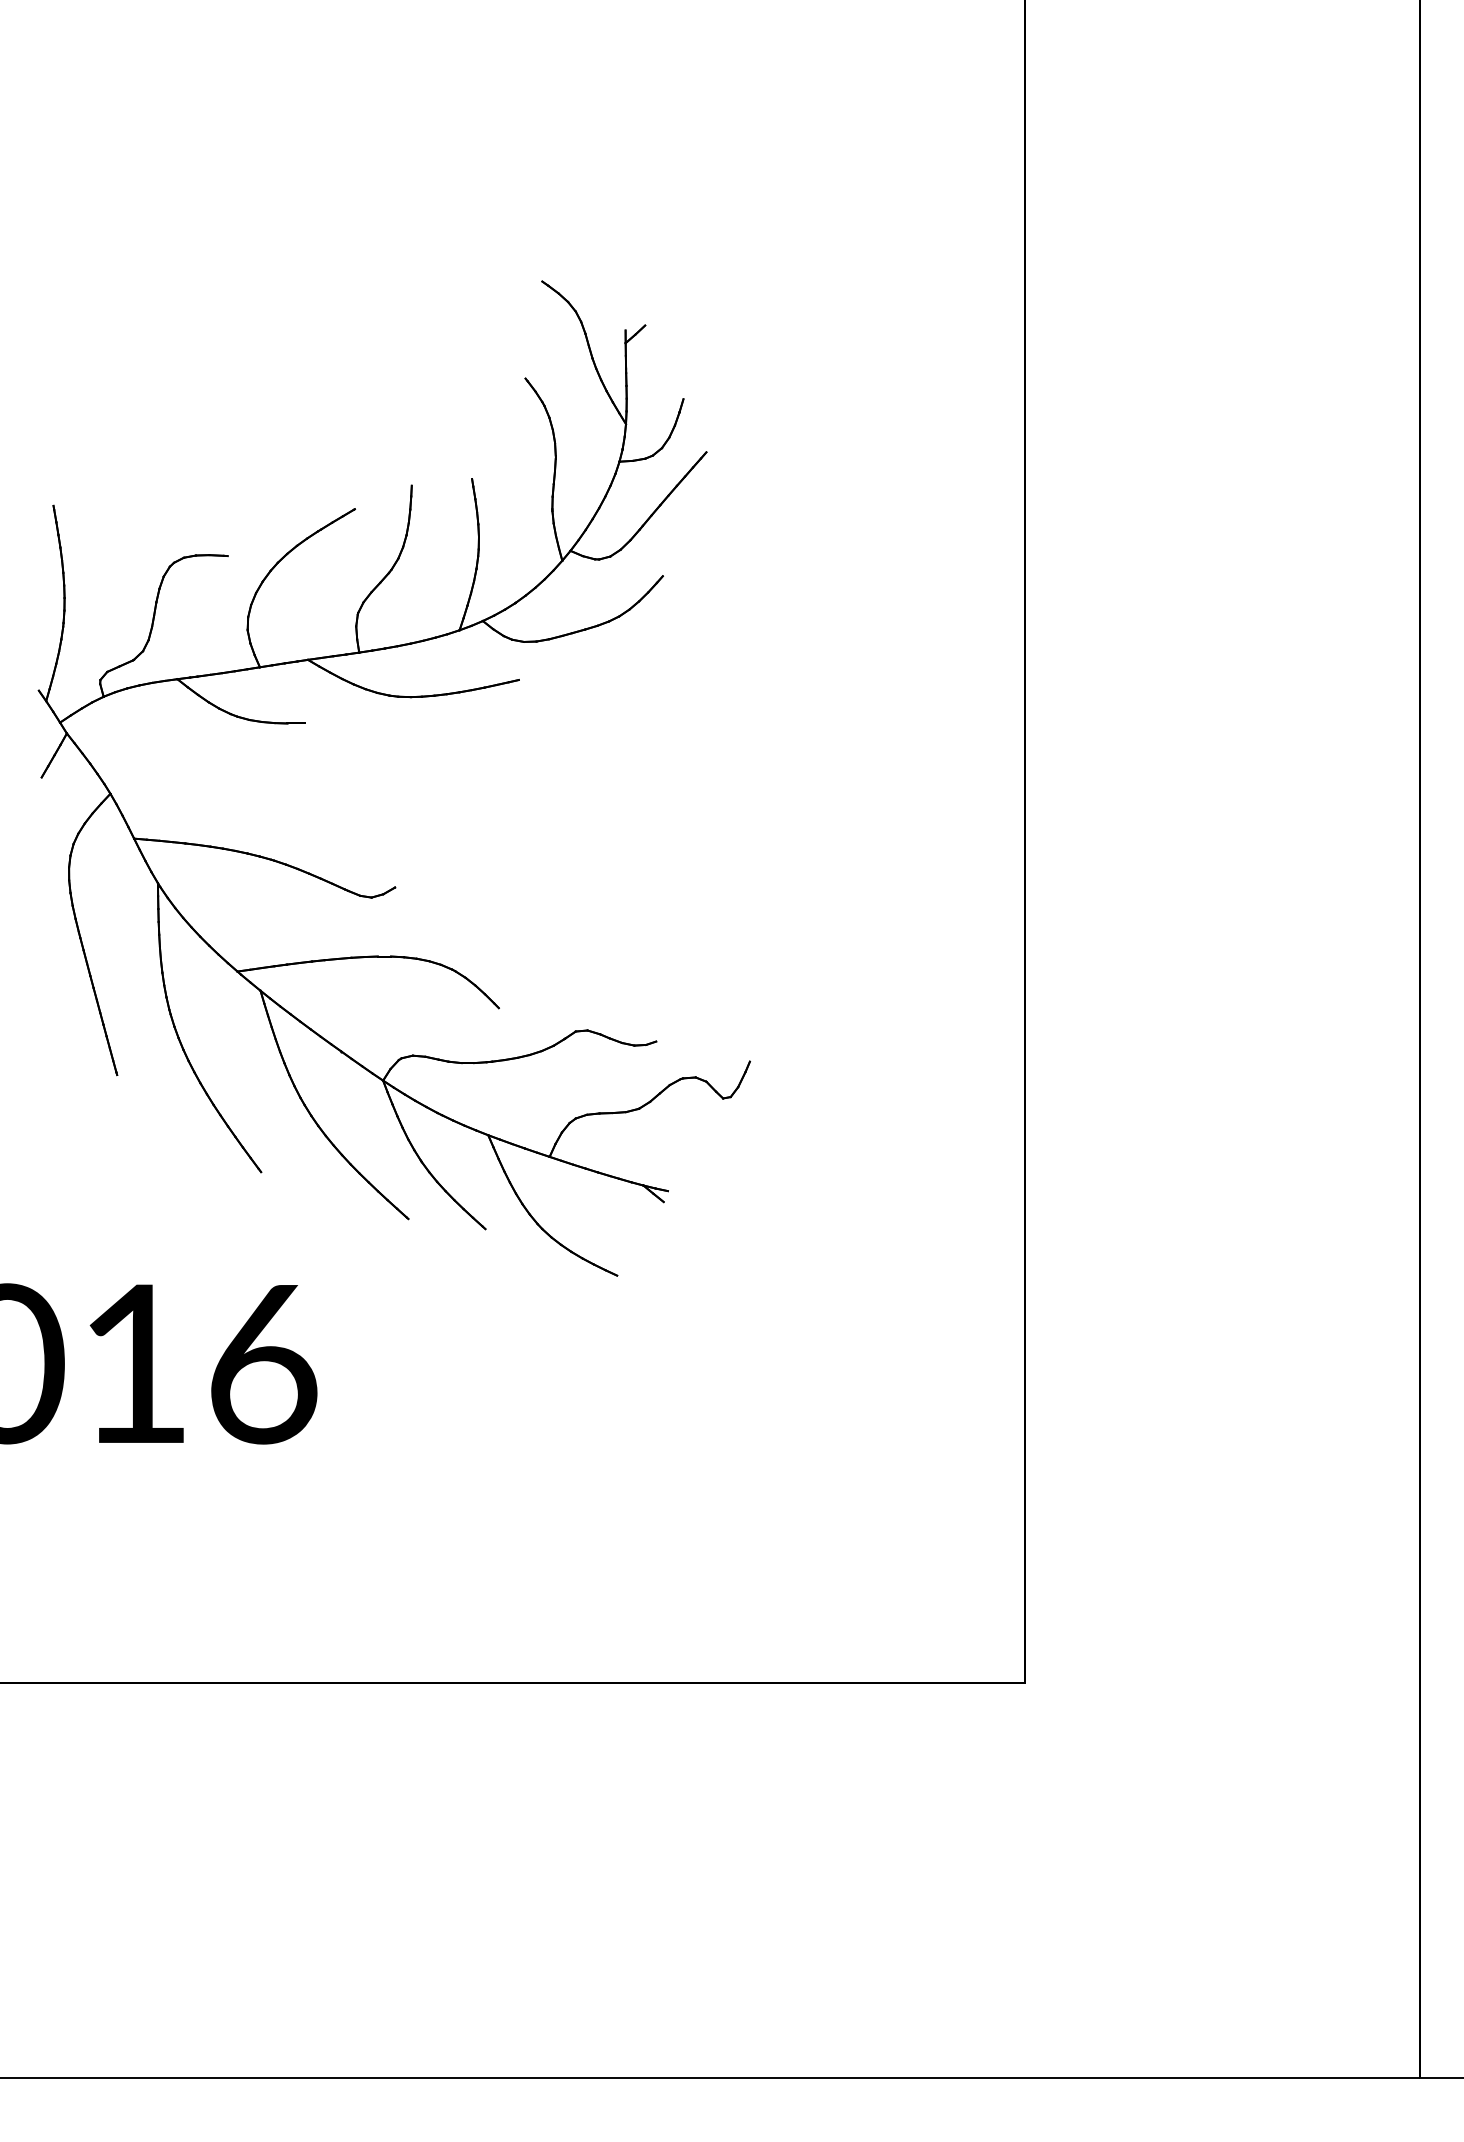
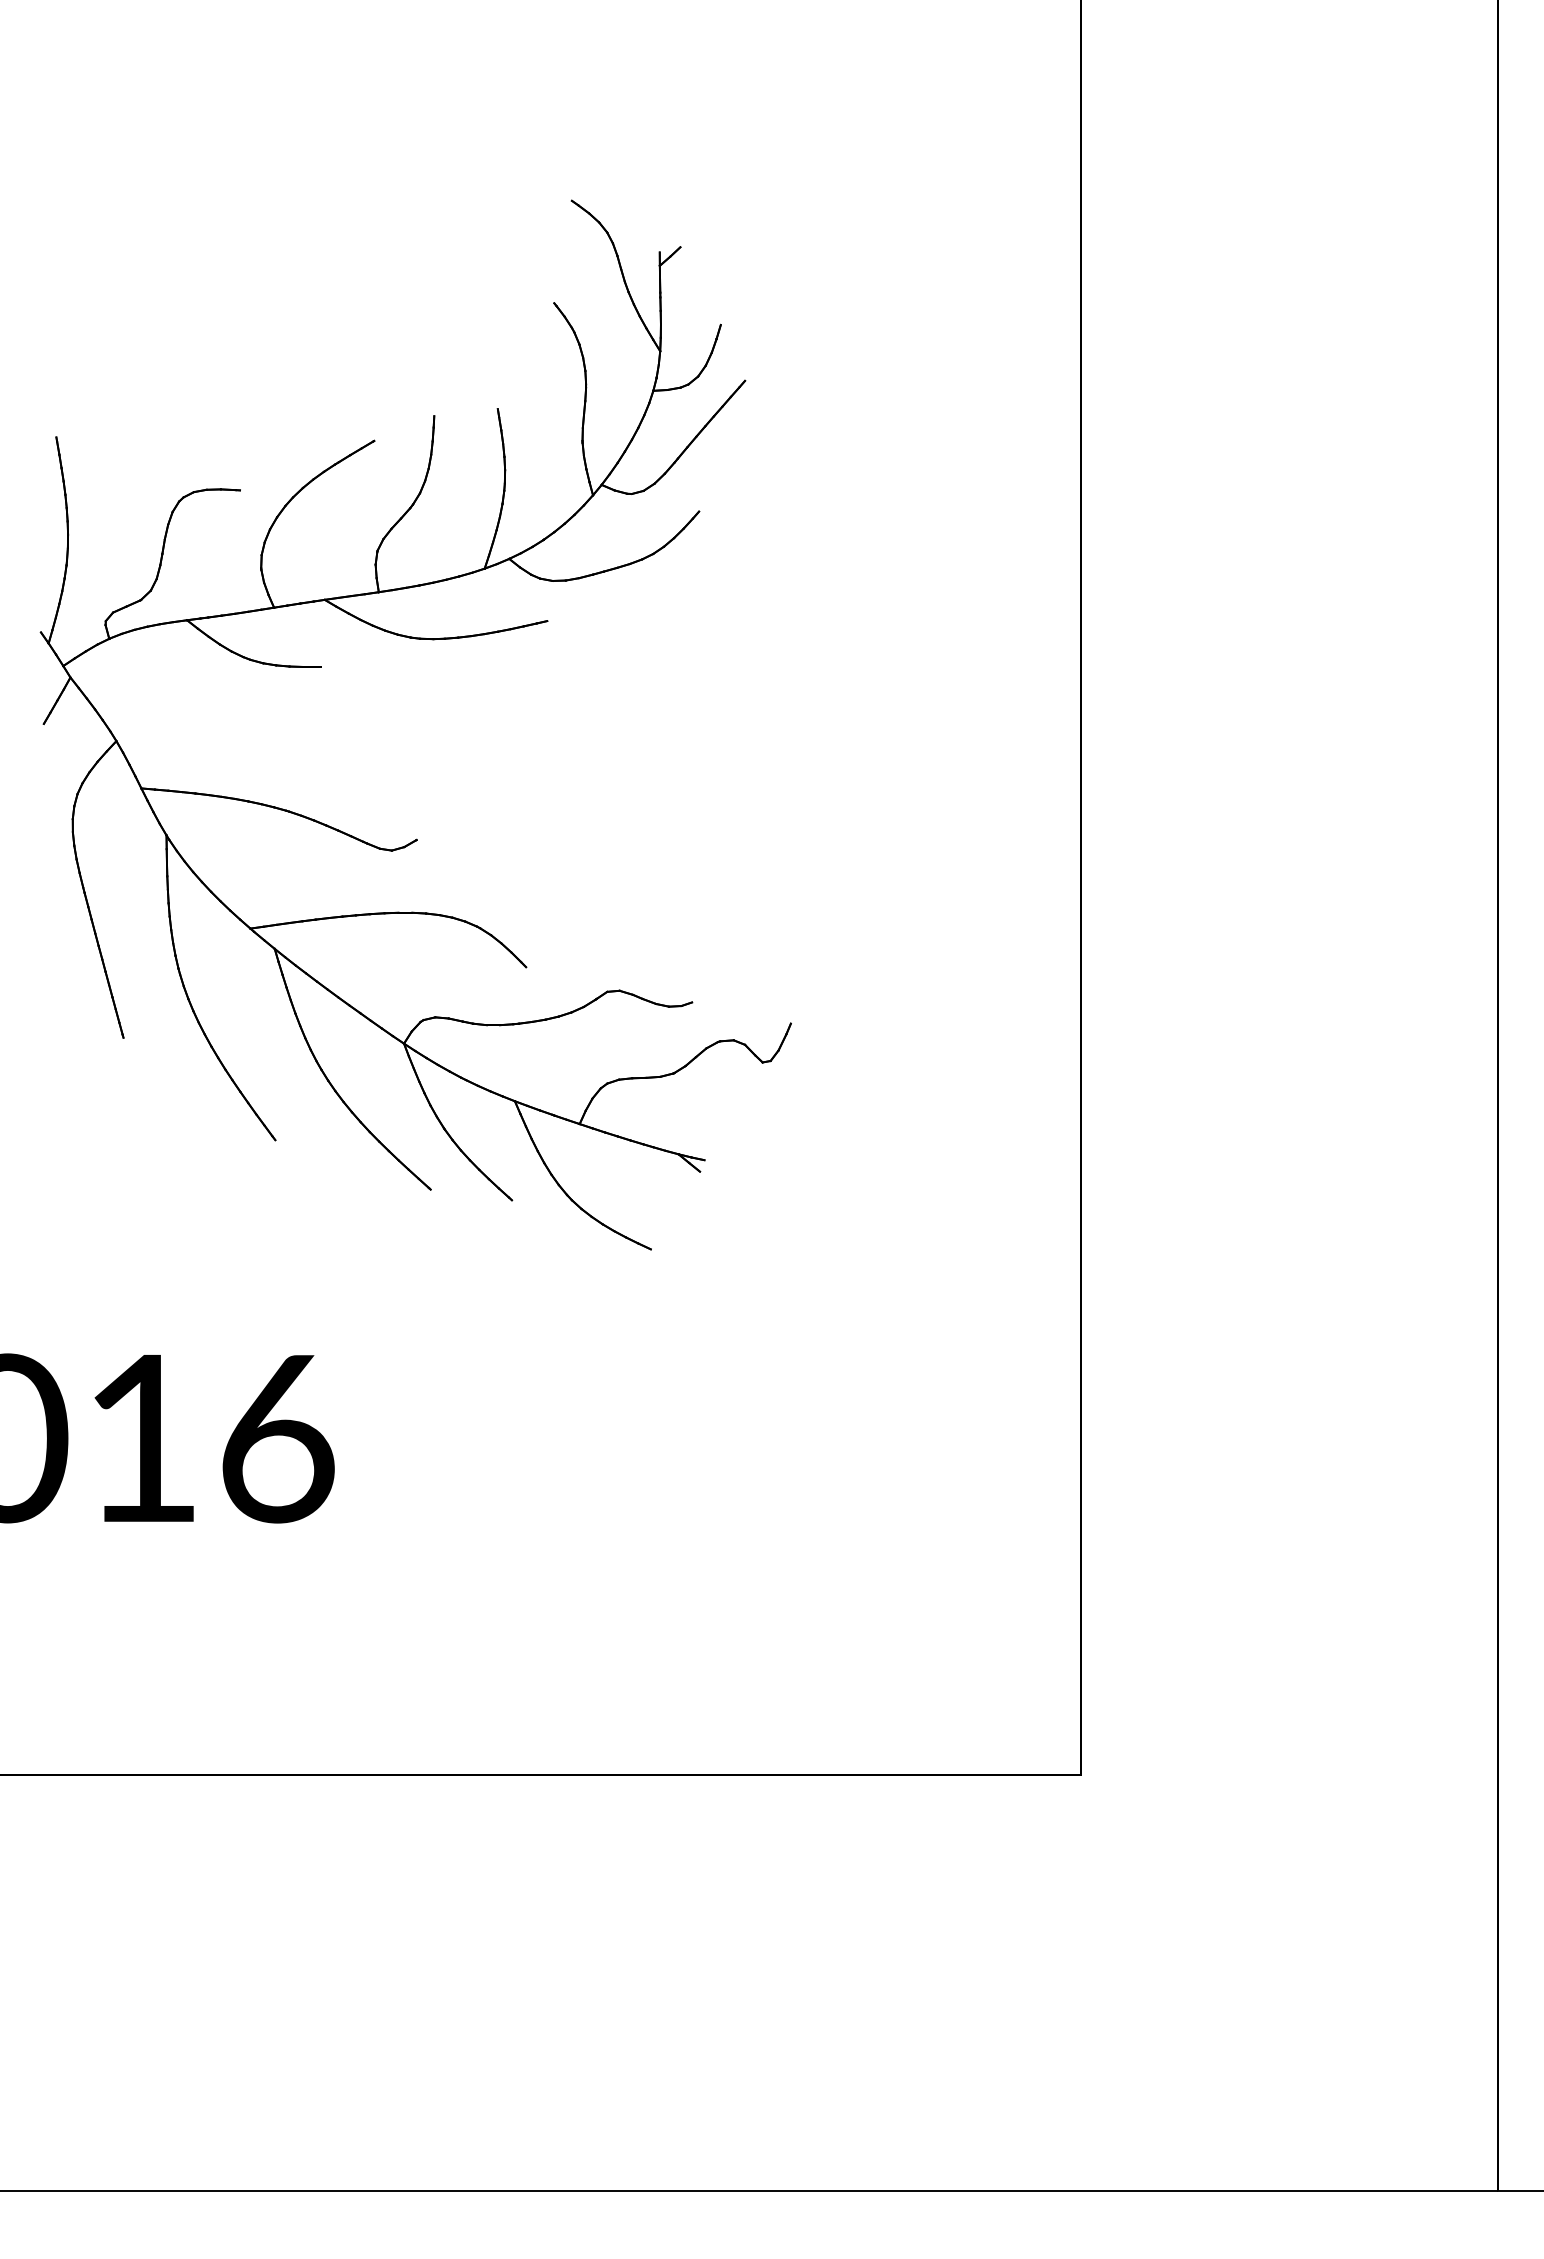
part: (394, 697) -> (415, 639), moved

